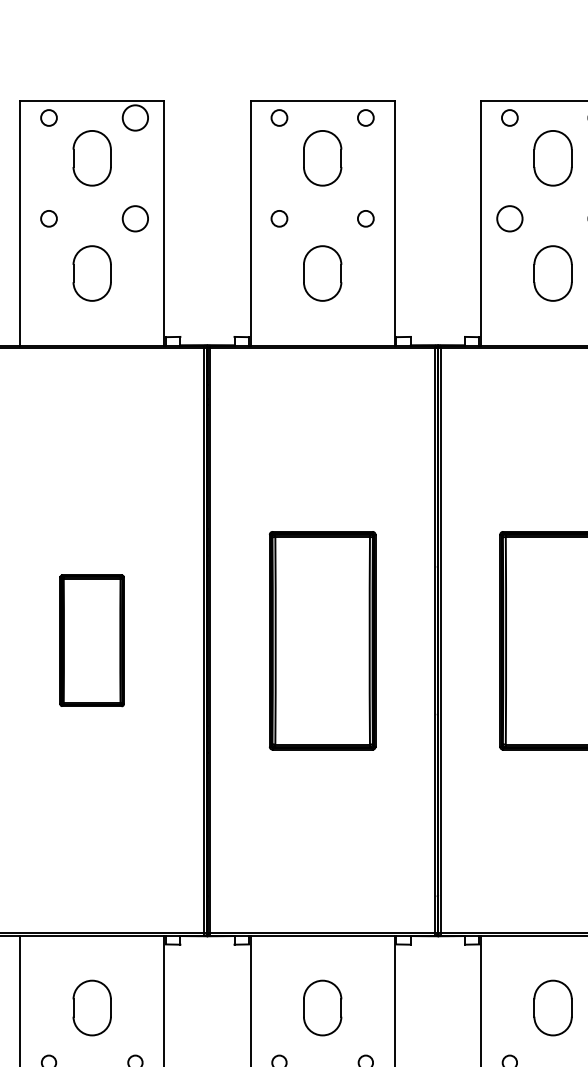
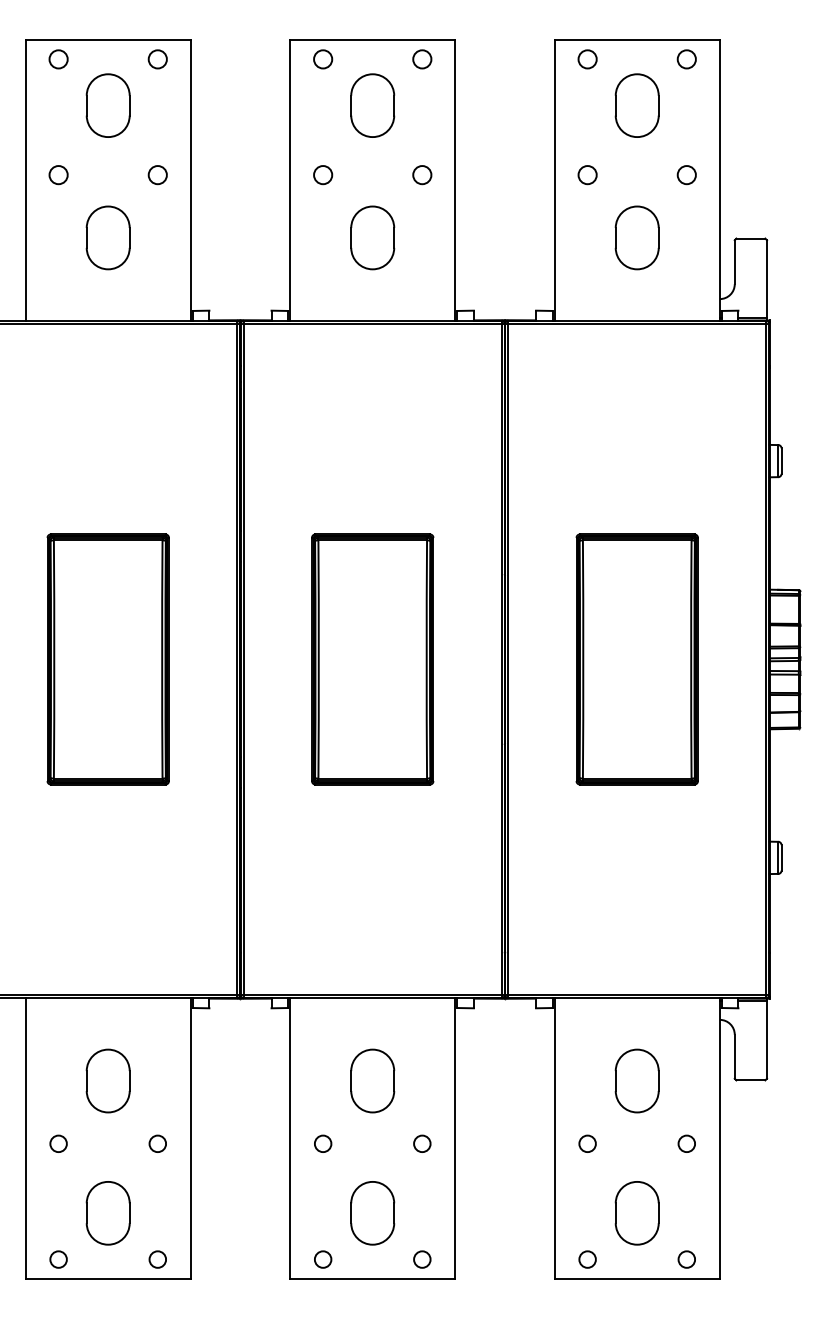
circle: (135, 118) -> (157, 59), size x0.62
circle: (135, 219) -> (157, 175), size x0.62
circle: (509, 219) -> (587, 175), size x0.62
part: (91, 640) -> (107, 659), size x1.67

